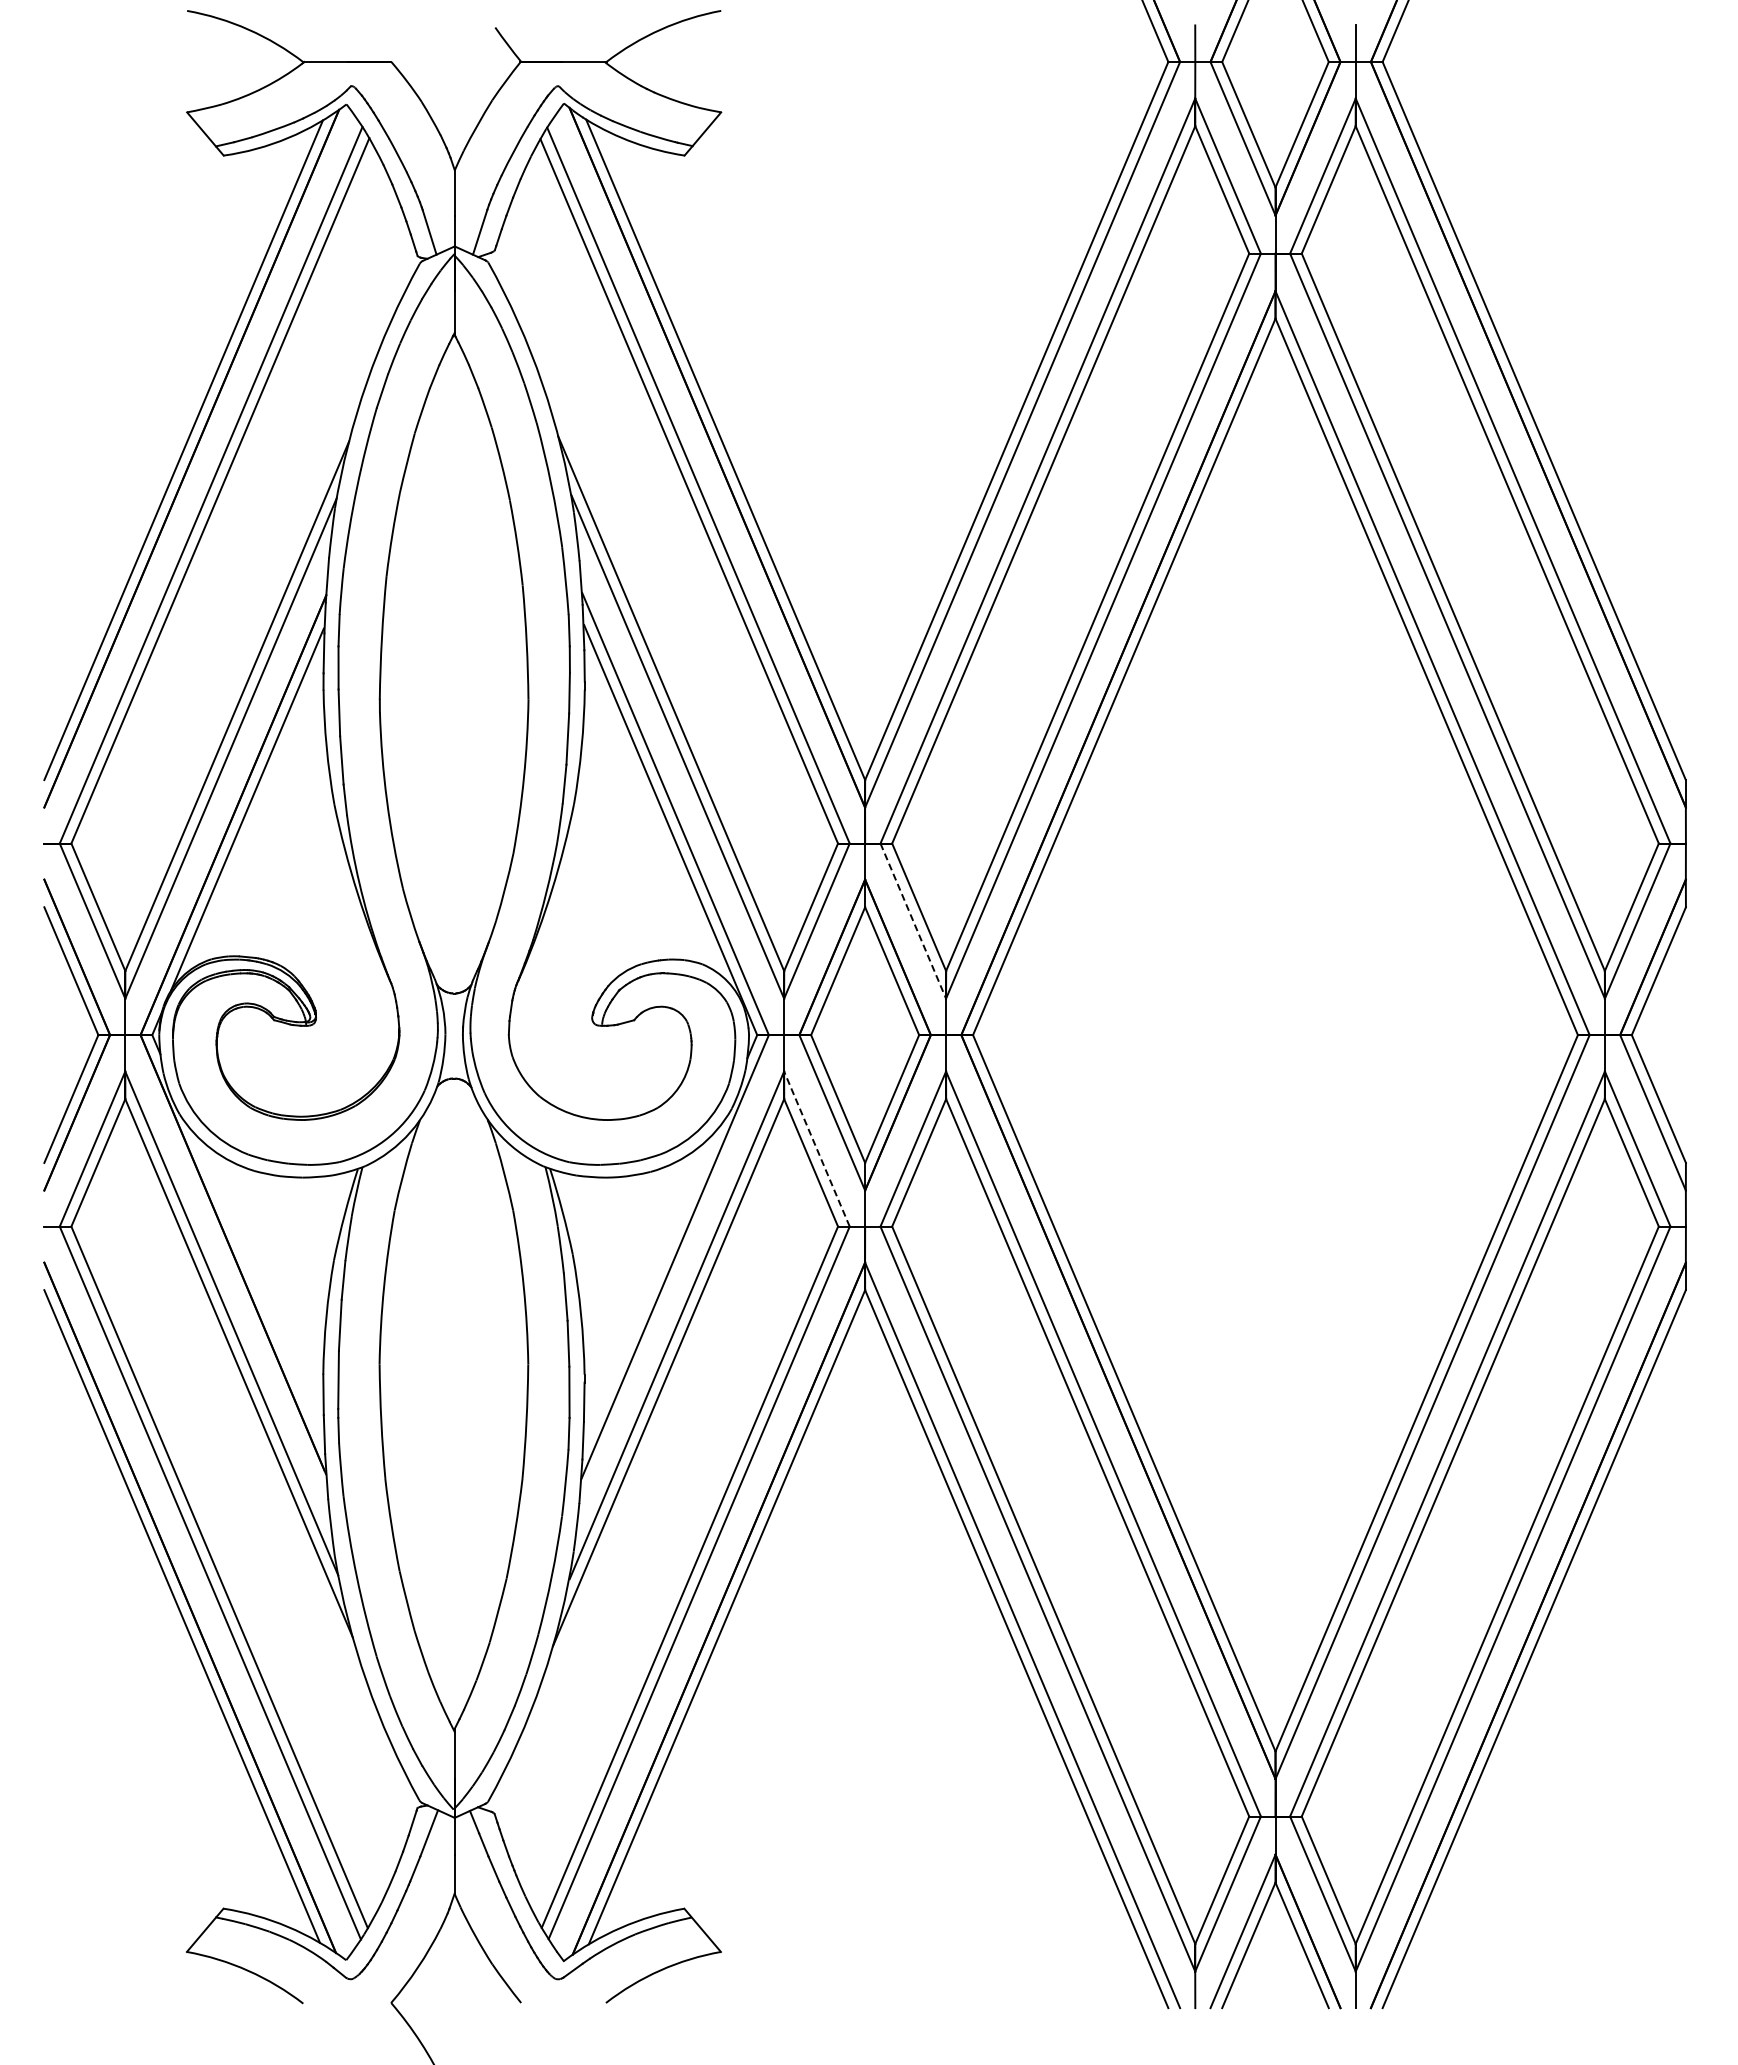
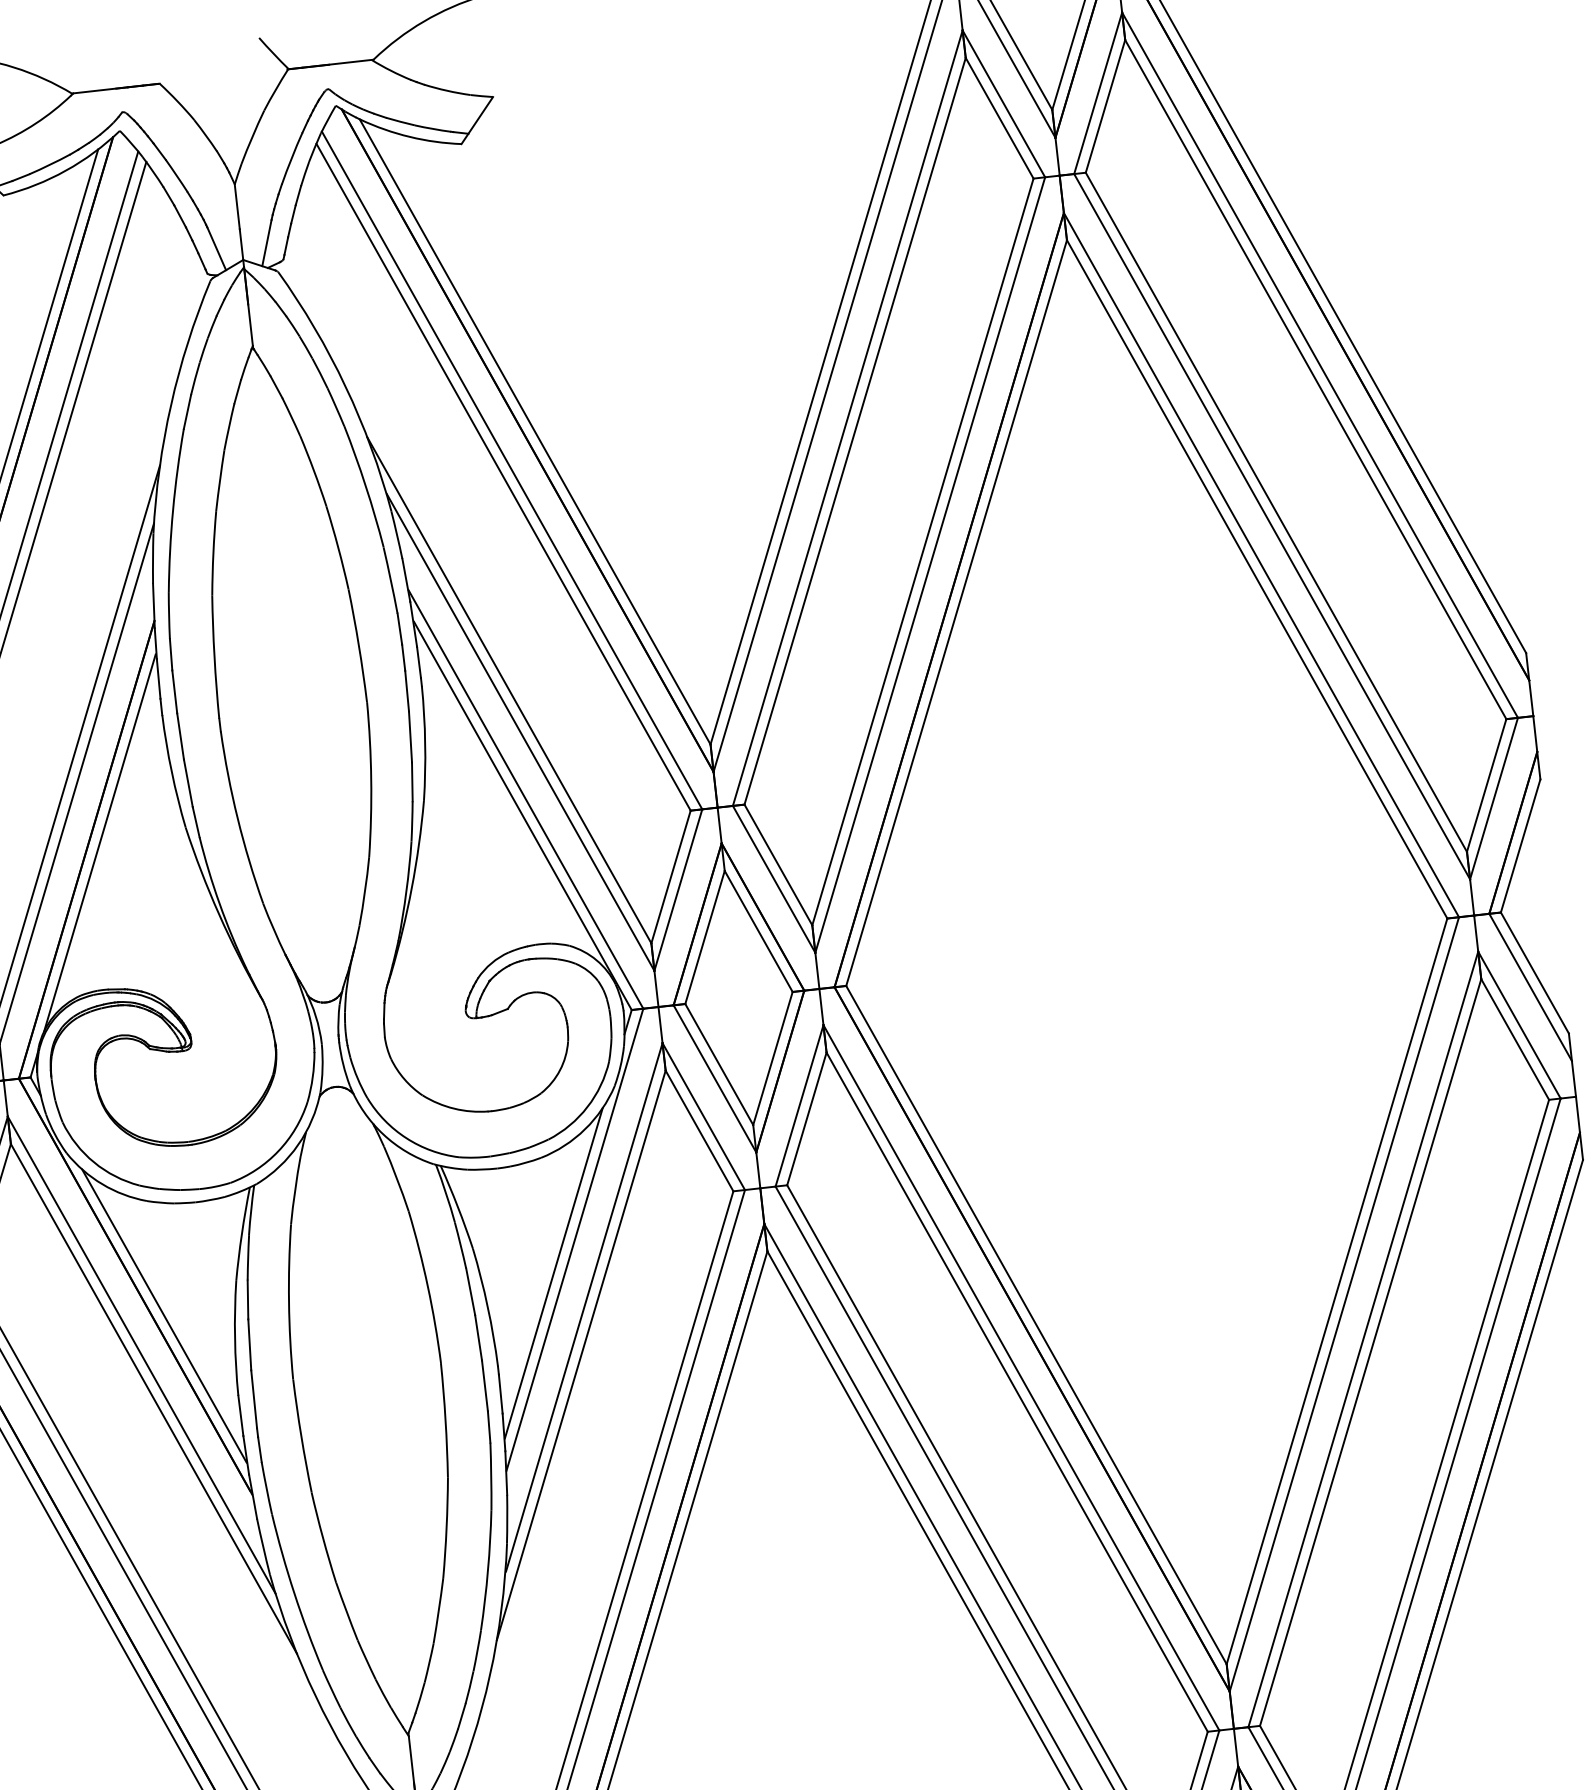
line: (913, 921) -> (774, 879), dashed -> solid
line: (816, 1148) -> (703, 1116), dashed -> solid
line: (258, 1286) -> (164, 1315), added
line: (650, 1287) -> (553, 1272), added

